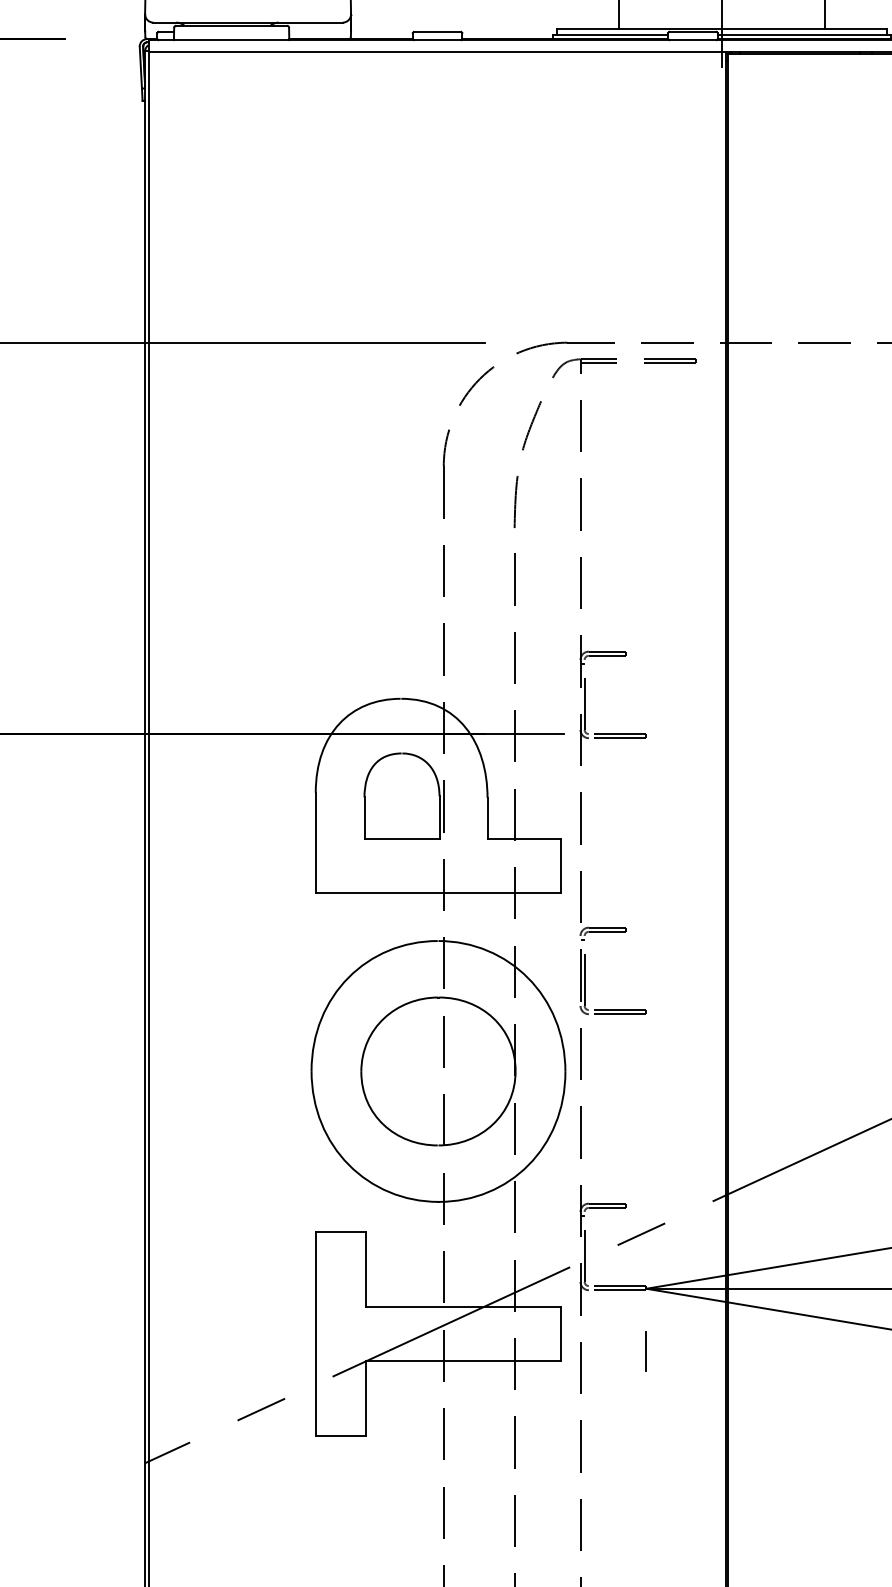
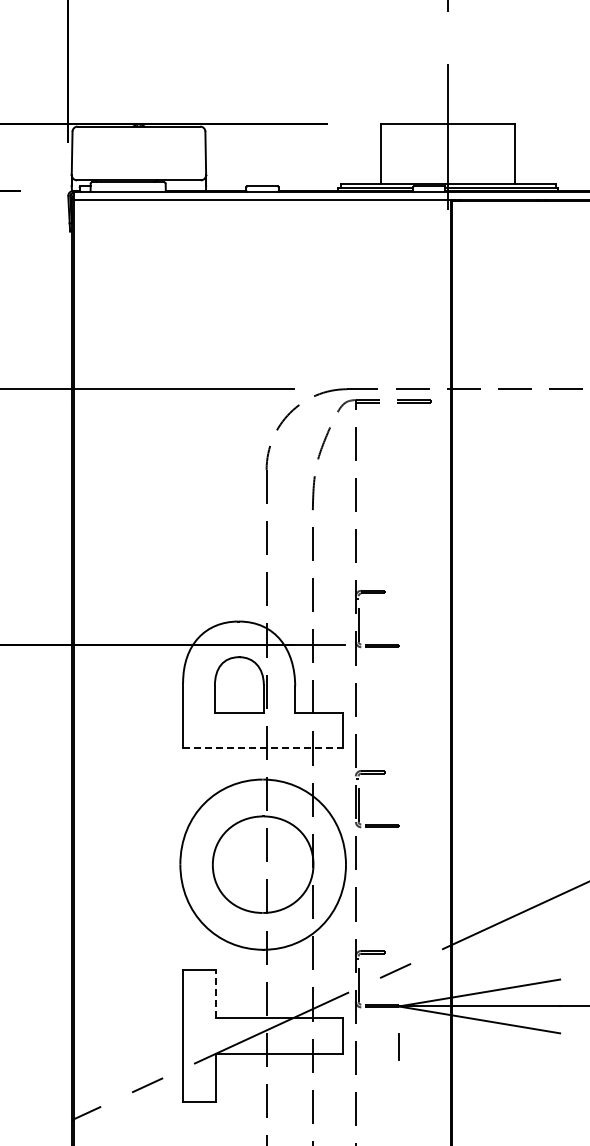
line: (438, 893) -> (263, 748), solid -> dashed
line: (365, 1268) -> (215, 993), solid -> dashed

